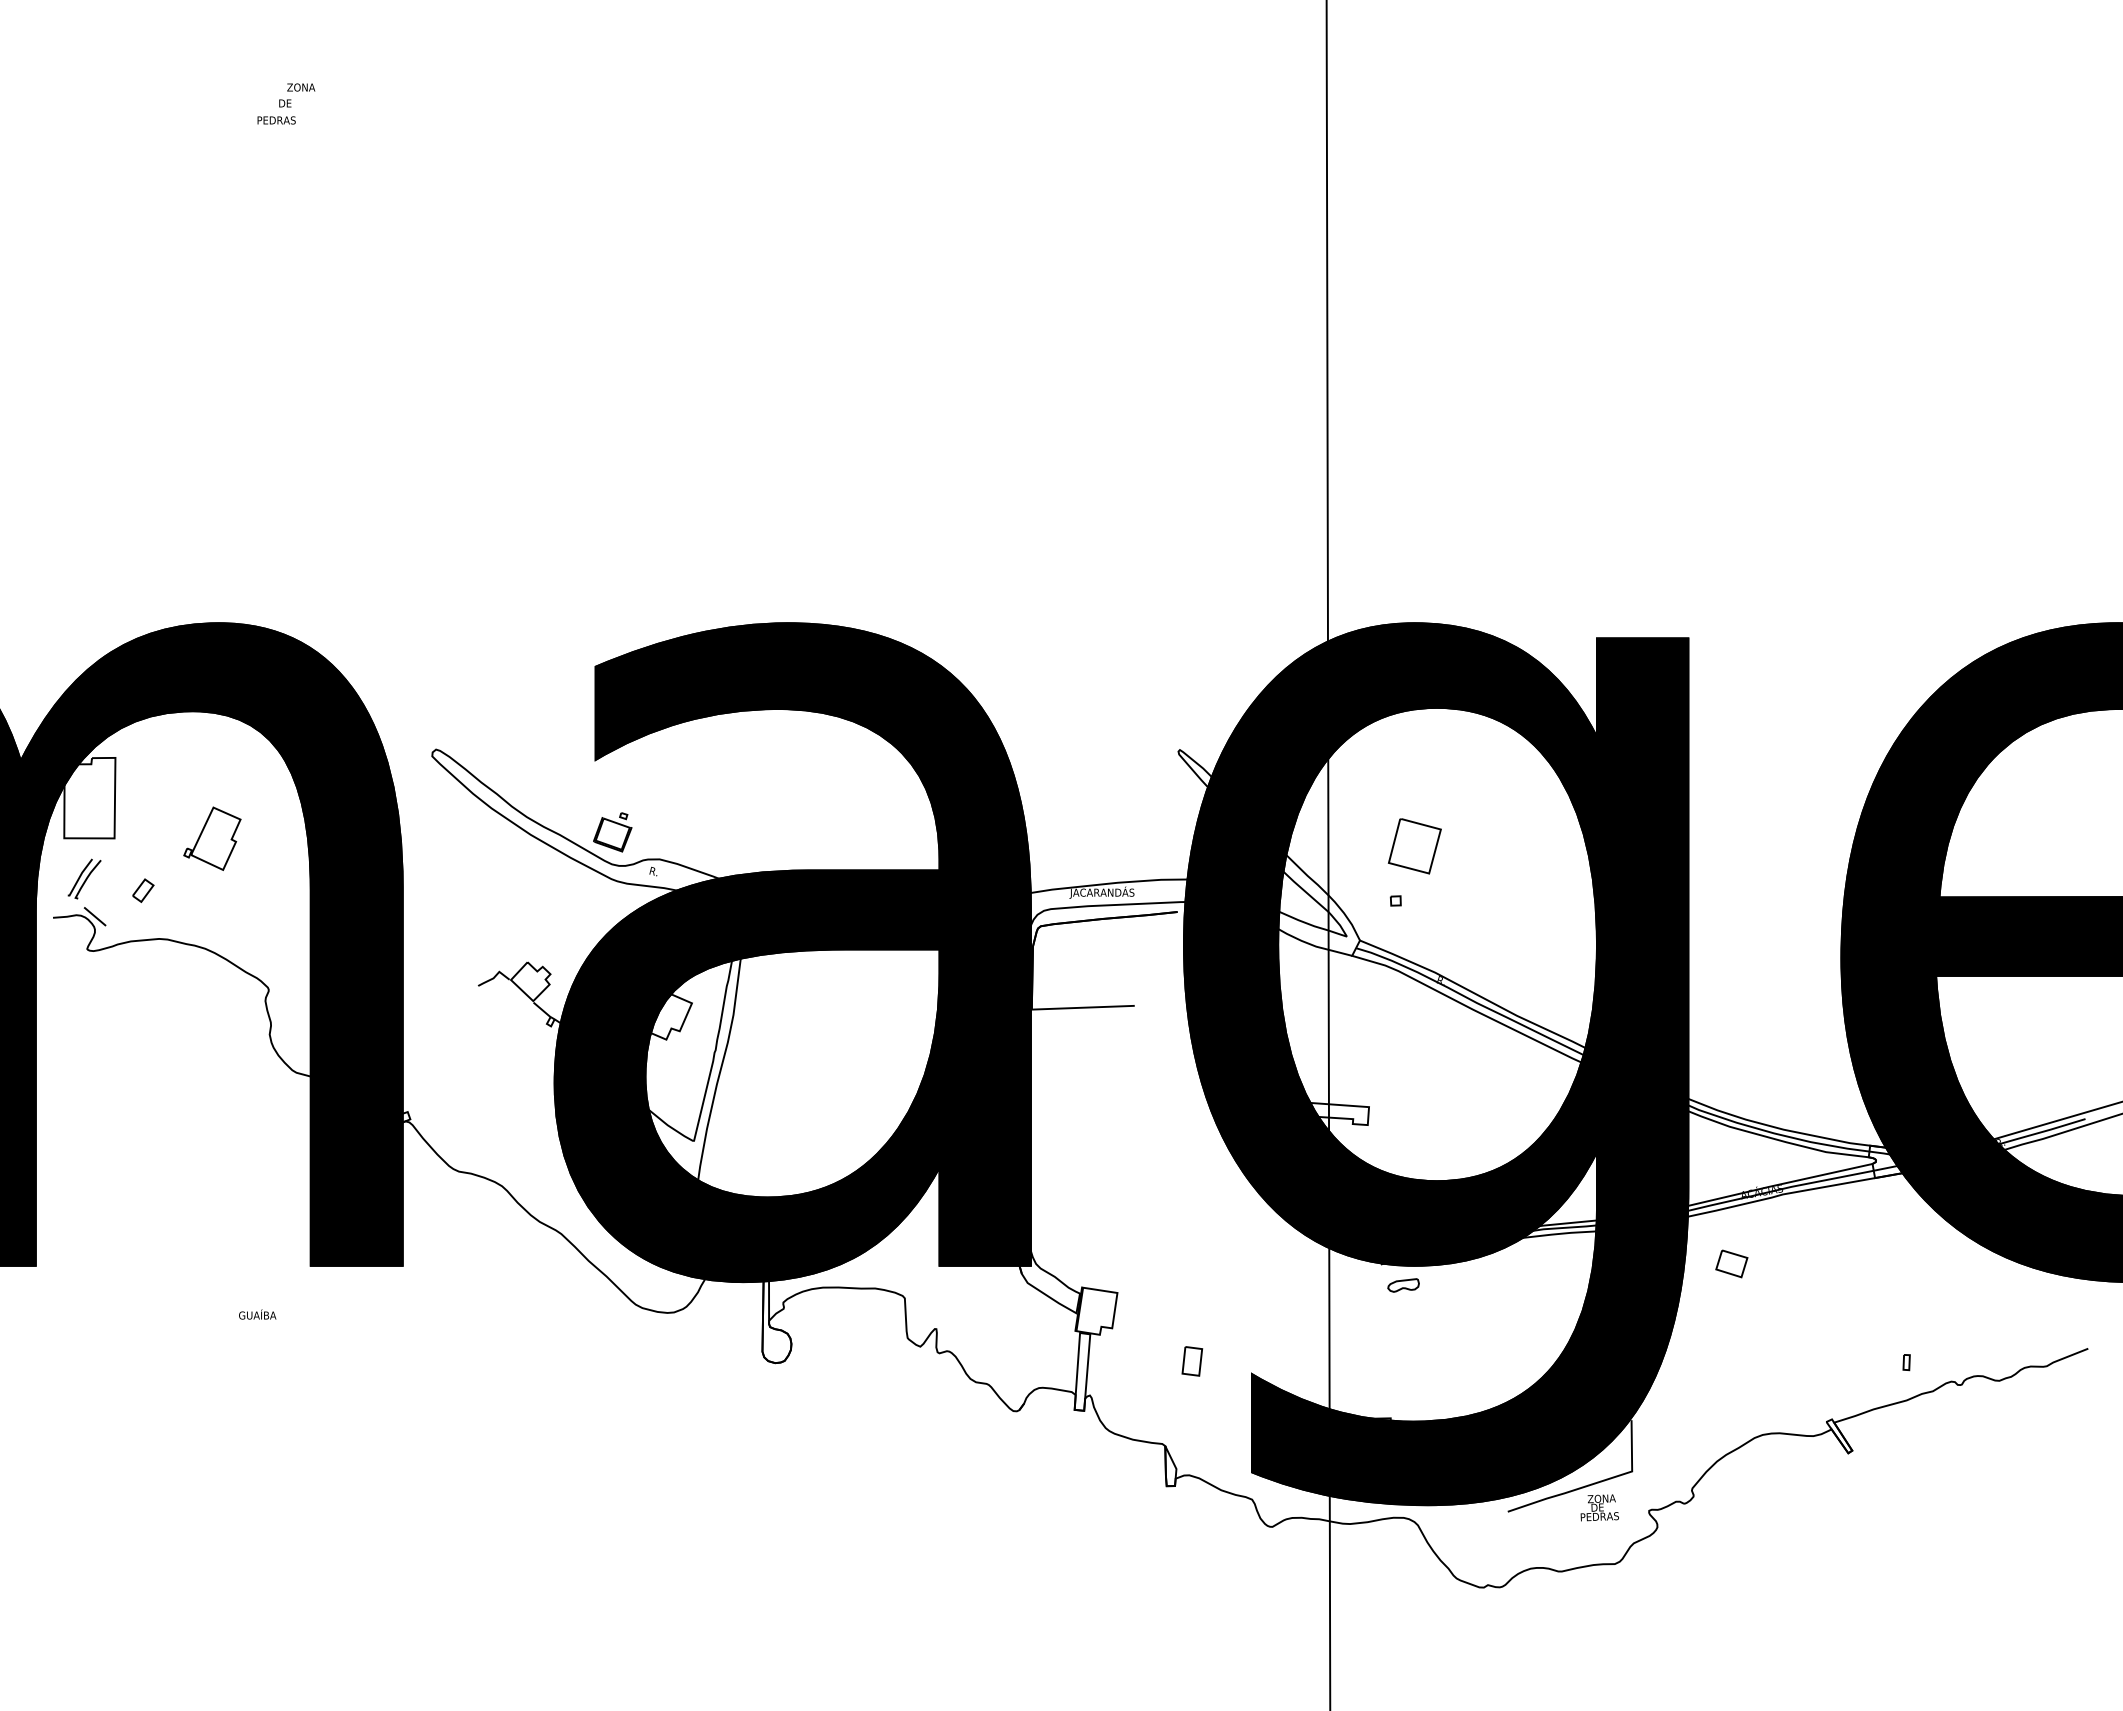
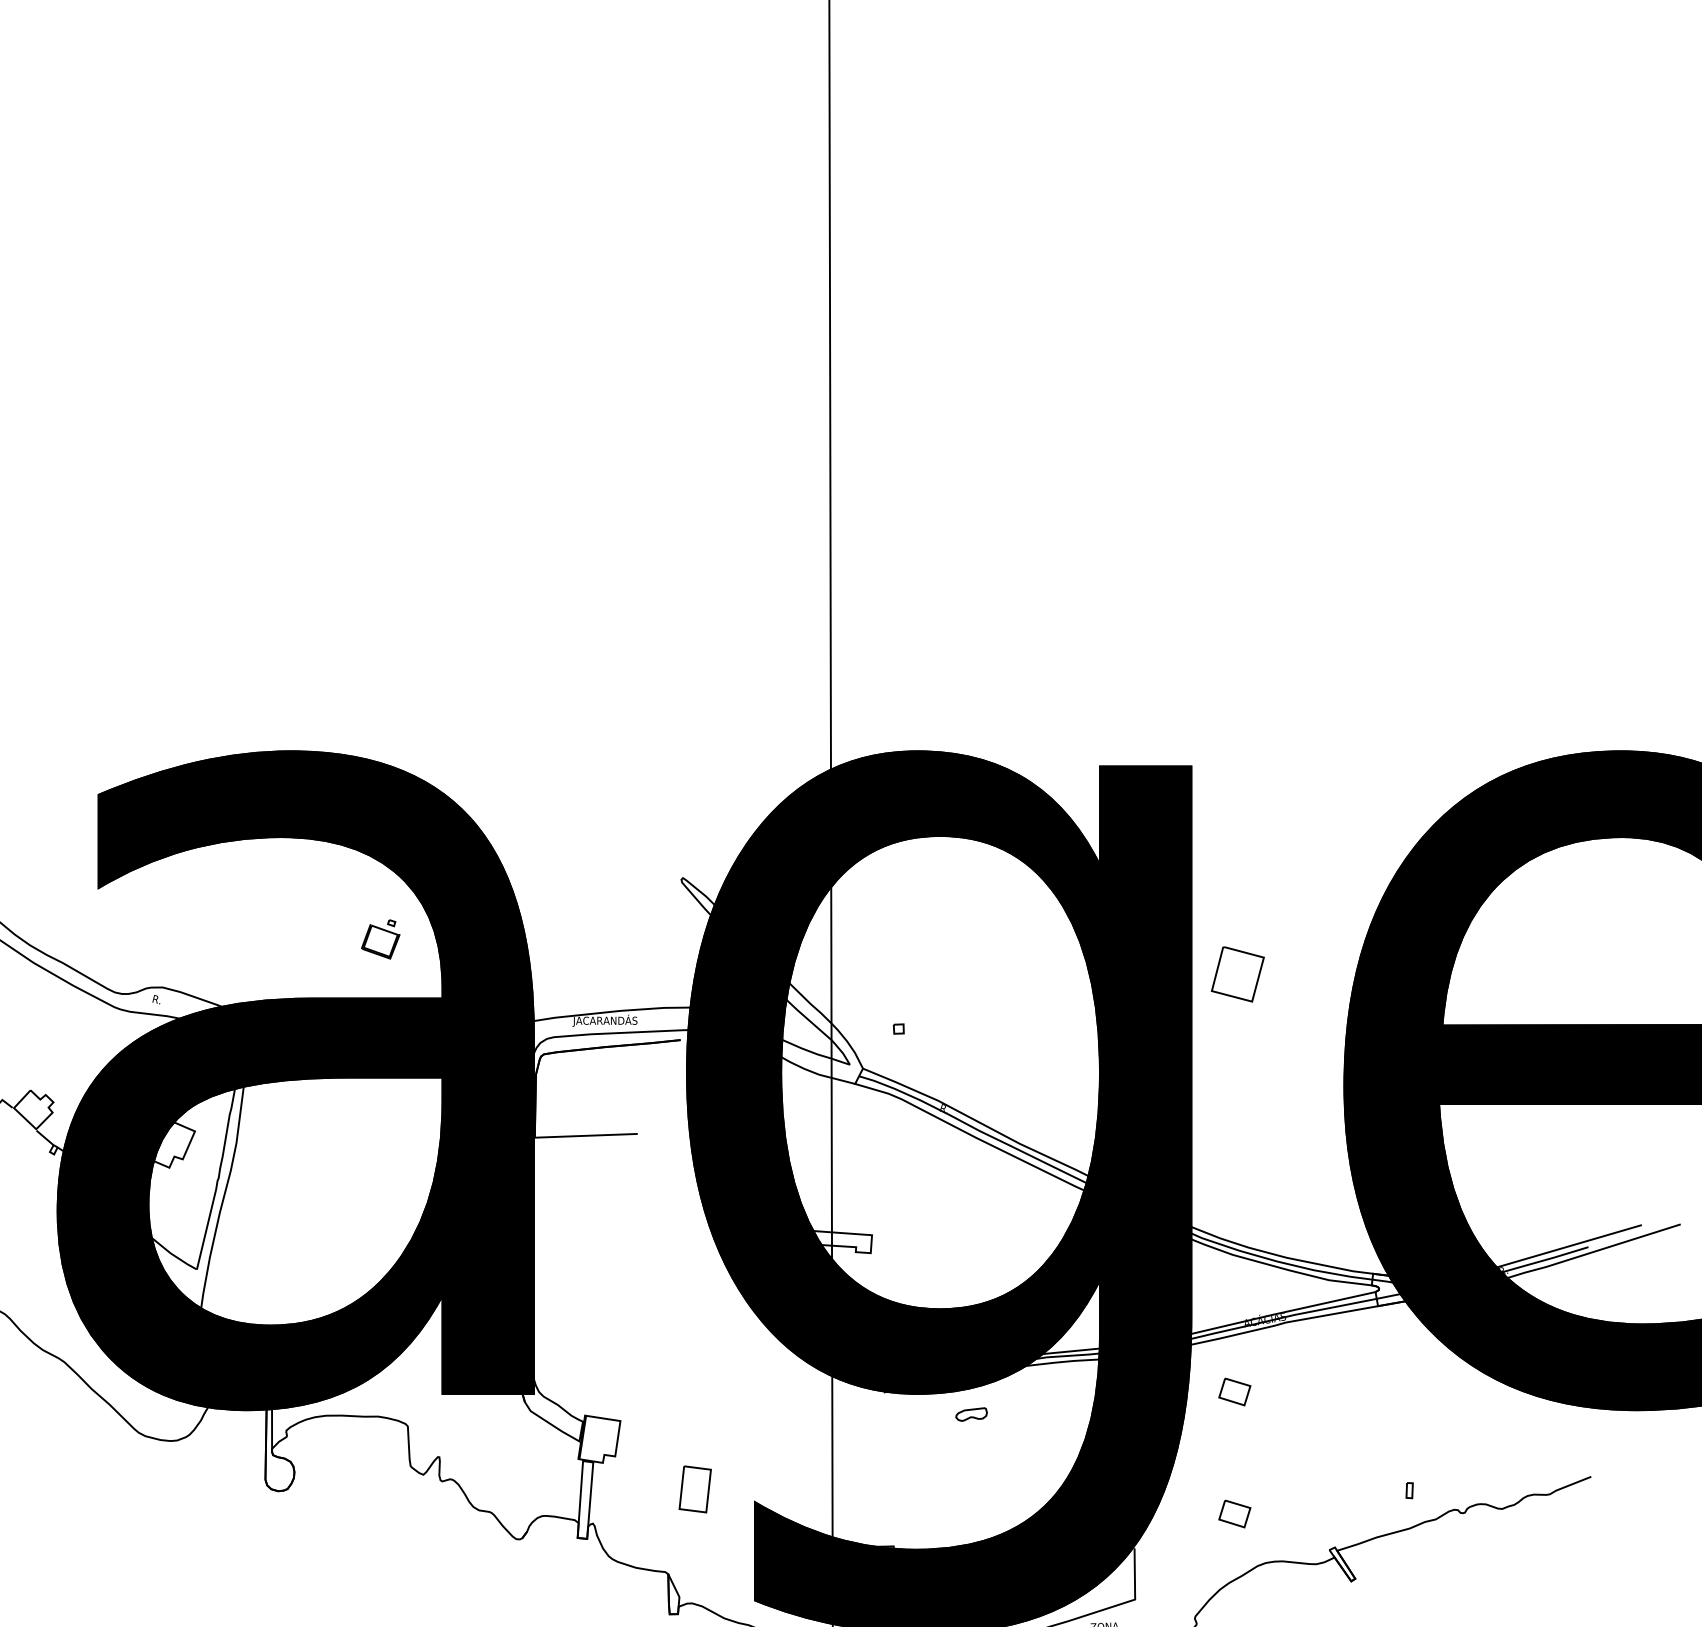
part: (612, 832) -> (380, 939), moved
part: (1414, 846) -> (1237, 974), moved
part: (1403, 1285) -> (971, 1414), moved
part: (1192, 1361) -> (695, 1489), size x1.6
part: (1731, 1385) -> (1234, 1513), added

